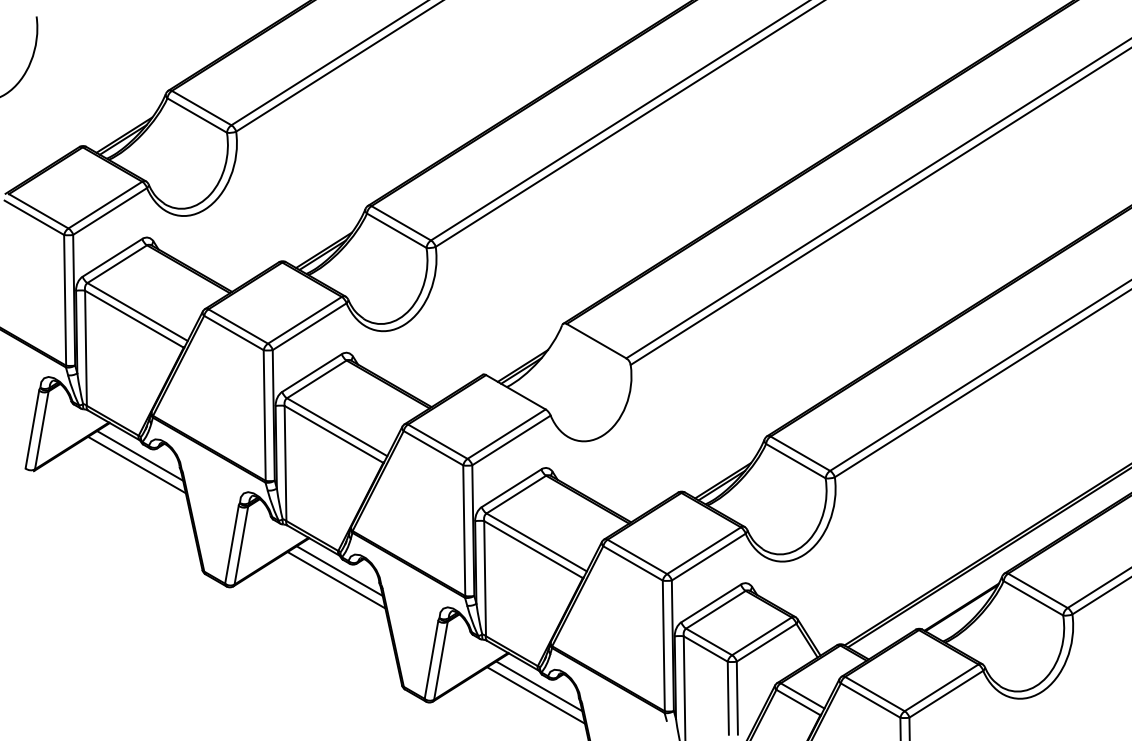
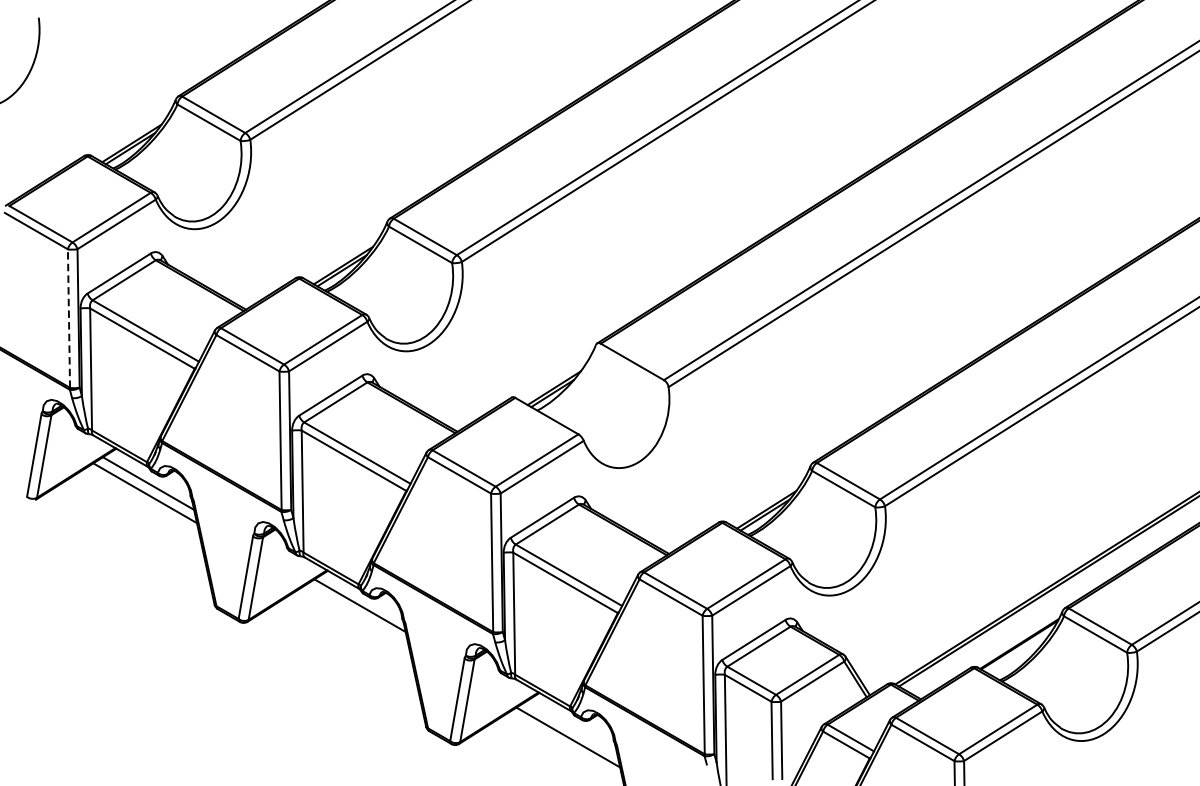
line: (65, 299) -> (69, 317), solid -> dashed
line: (336, 580) -> (356, 615), removed
line: (539, 686) -> (571, 728), removed

